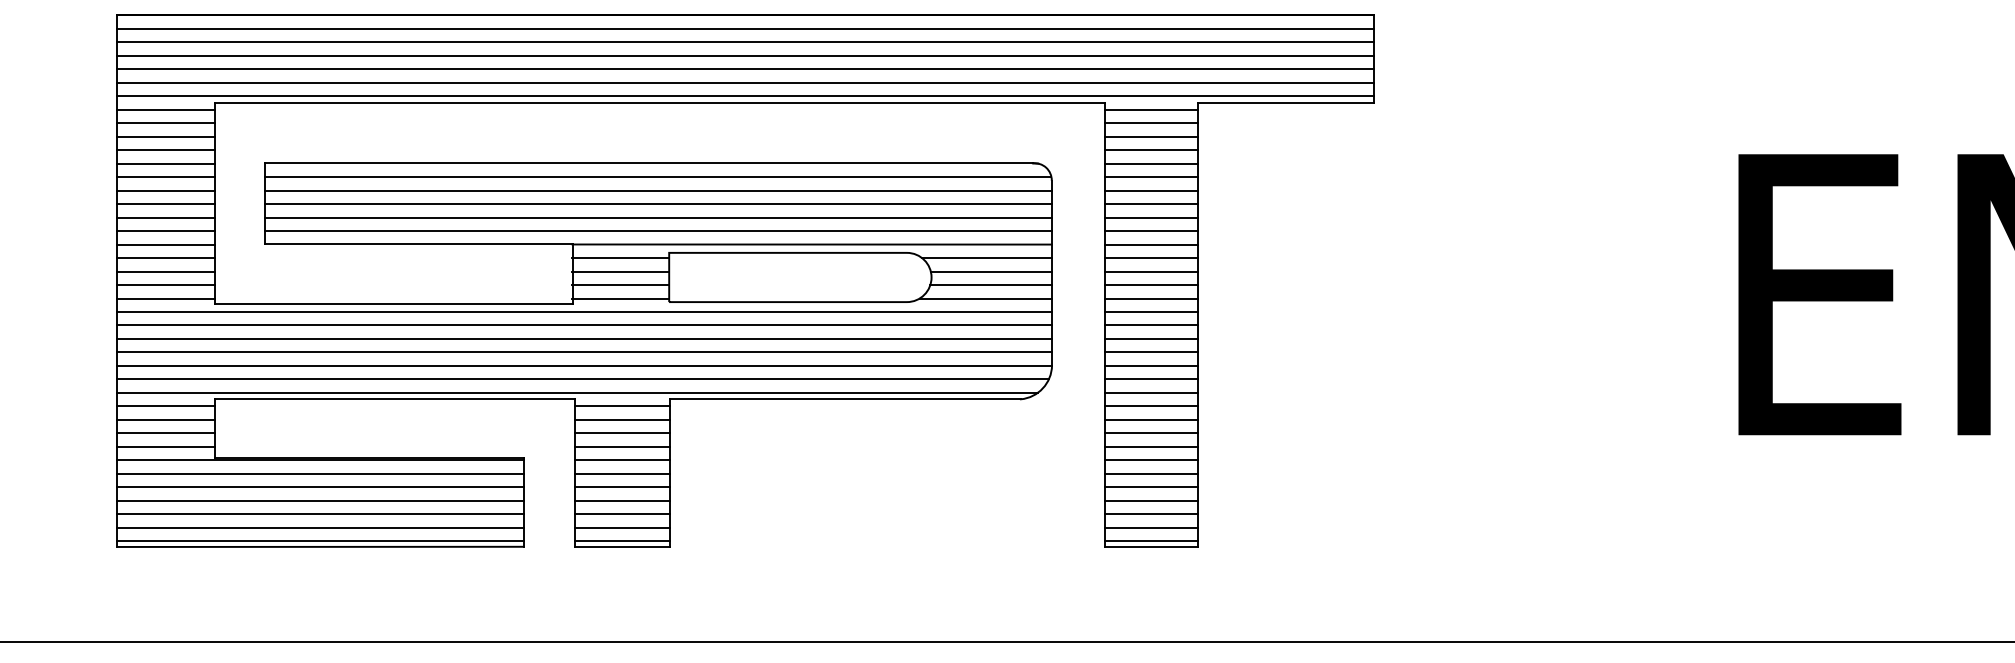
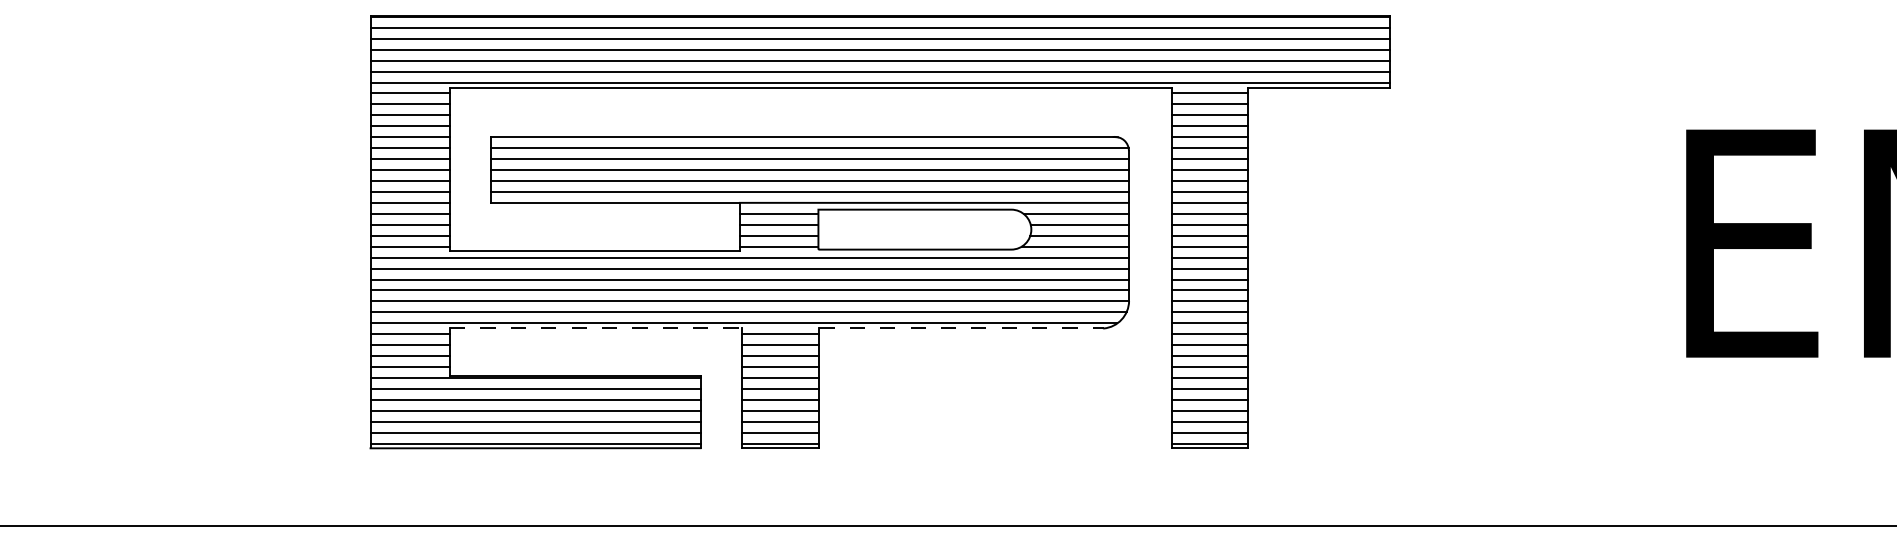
line: (394, 399) -> (595, 328), solid -> dashed
line: (846, 399) -> (962, 328), solid -> dashed

